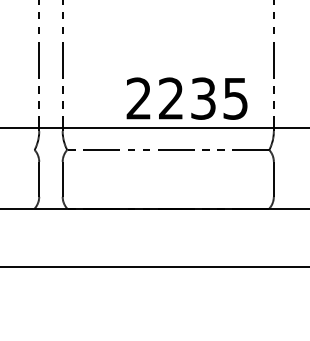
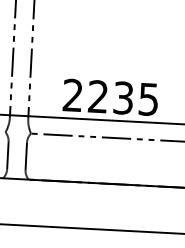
text: (186, 98) -> (110, 97), moved

